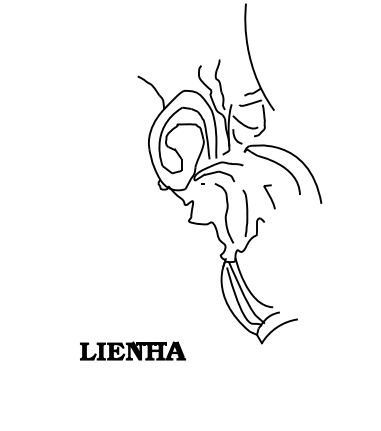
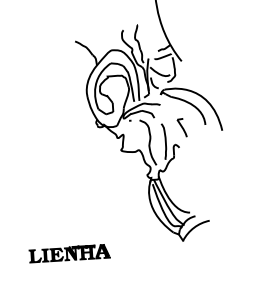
part: (132, 350) -> (69, 253), moved

